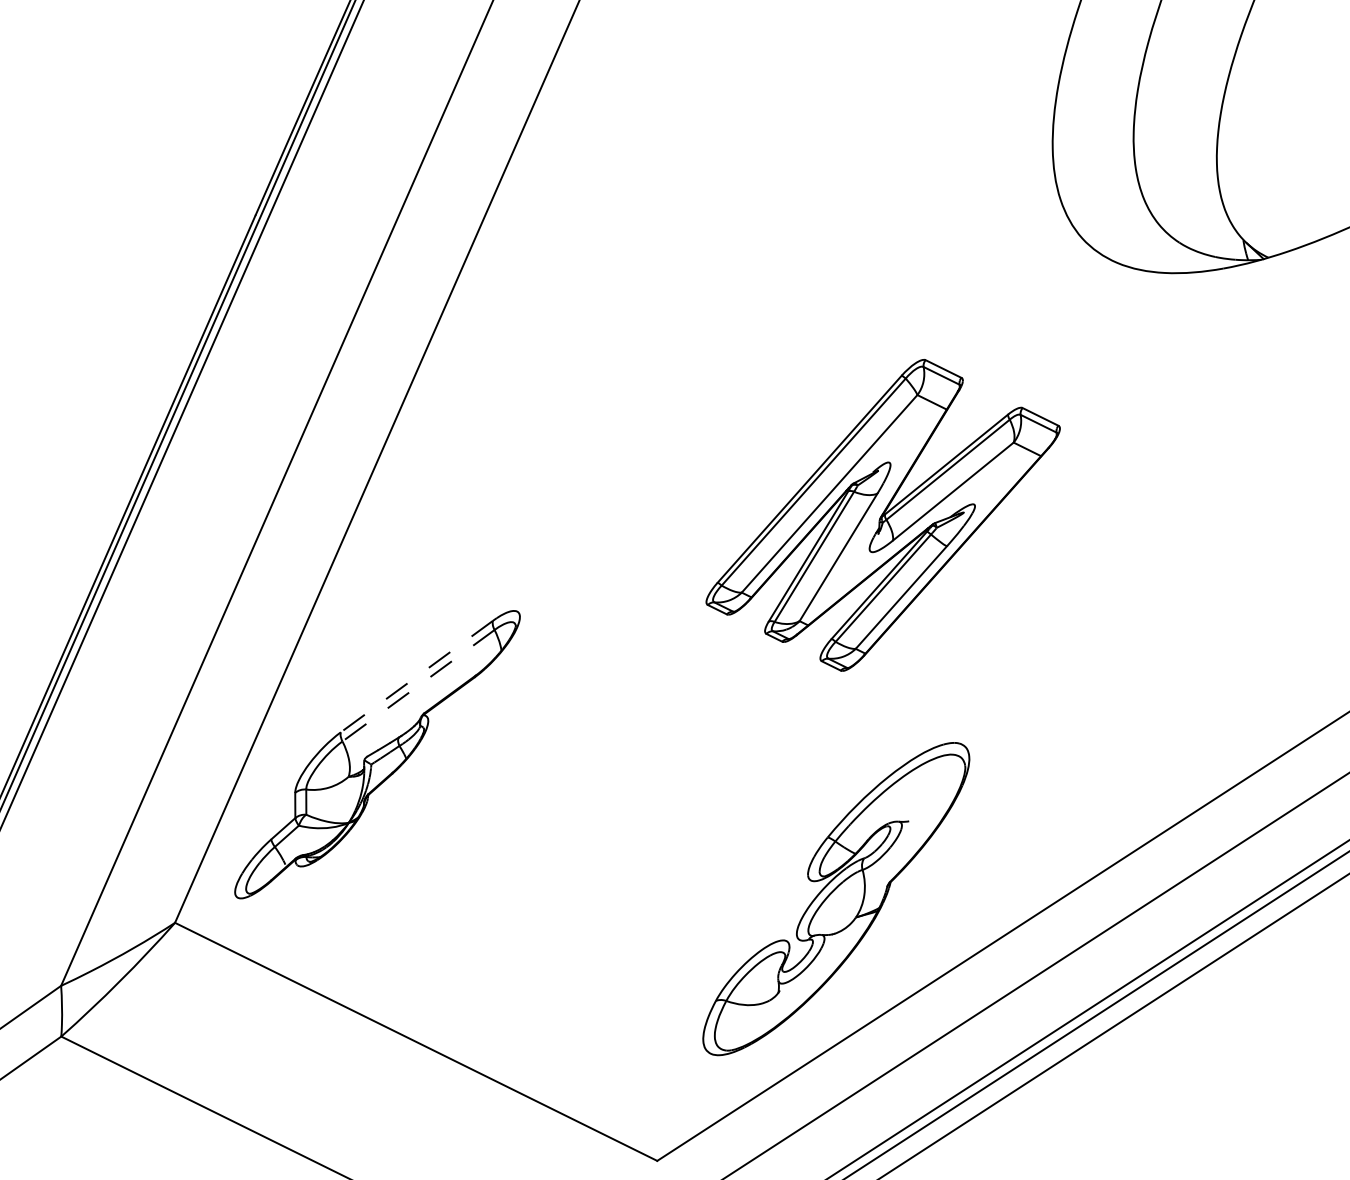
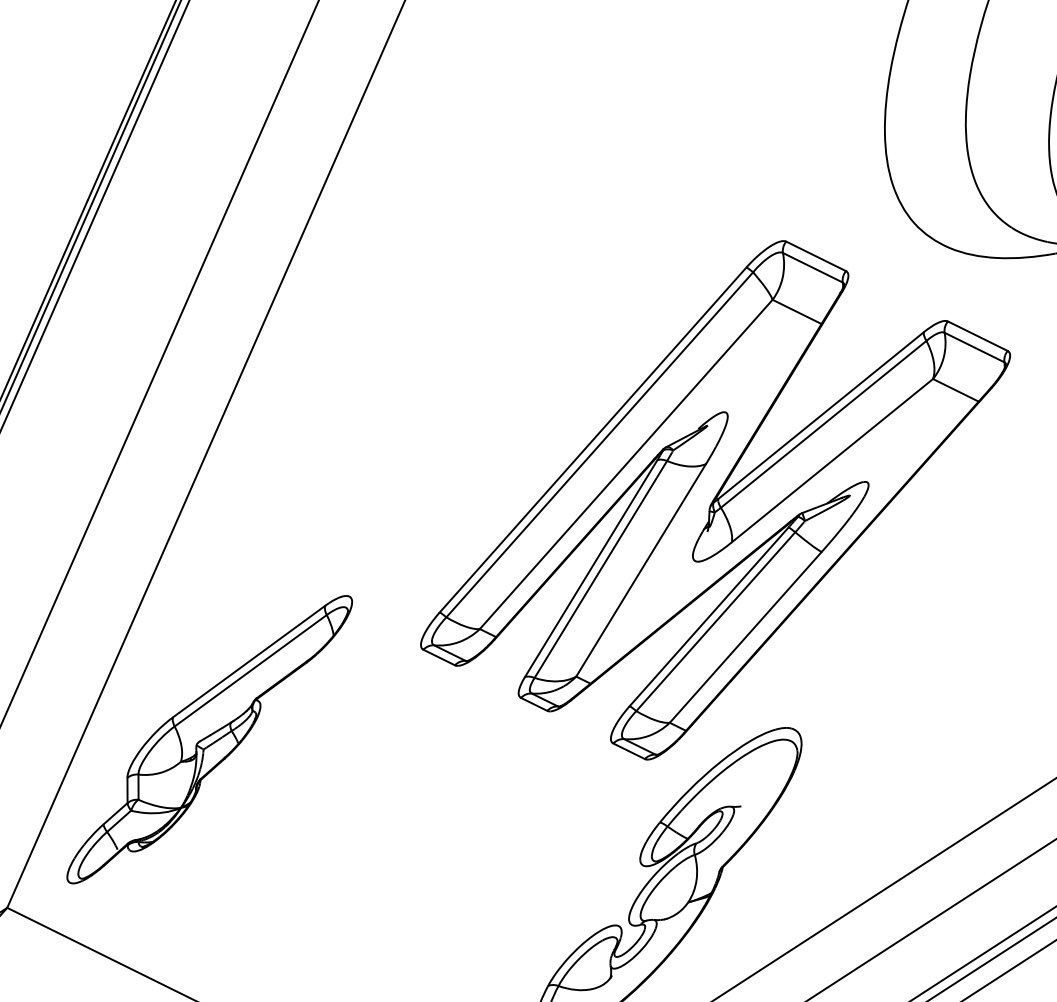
part: (882, 515) -> (714, 500), size x1.67
line: (416, 676) -> (248, 661), dashed -> solid
line: (418, 686) -> (250, 671), dashed -> solid

